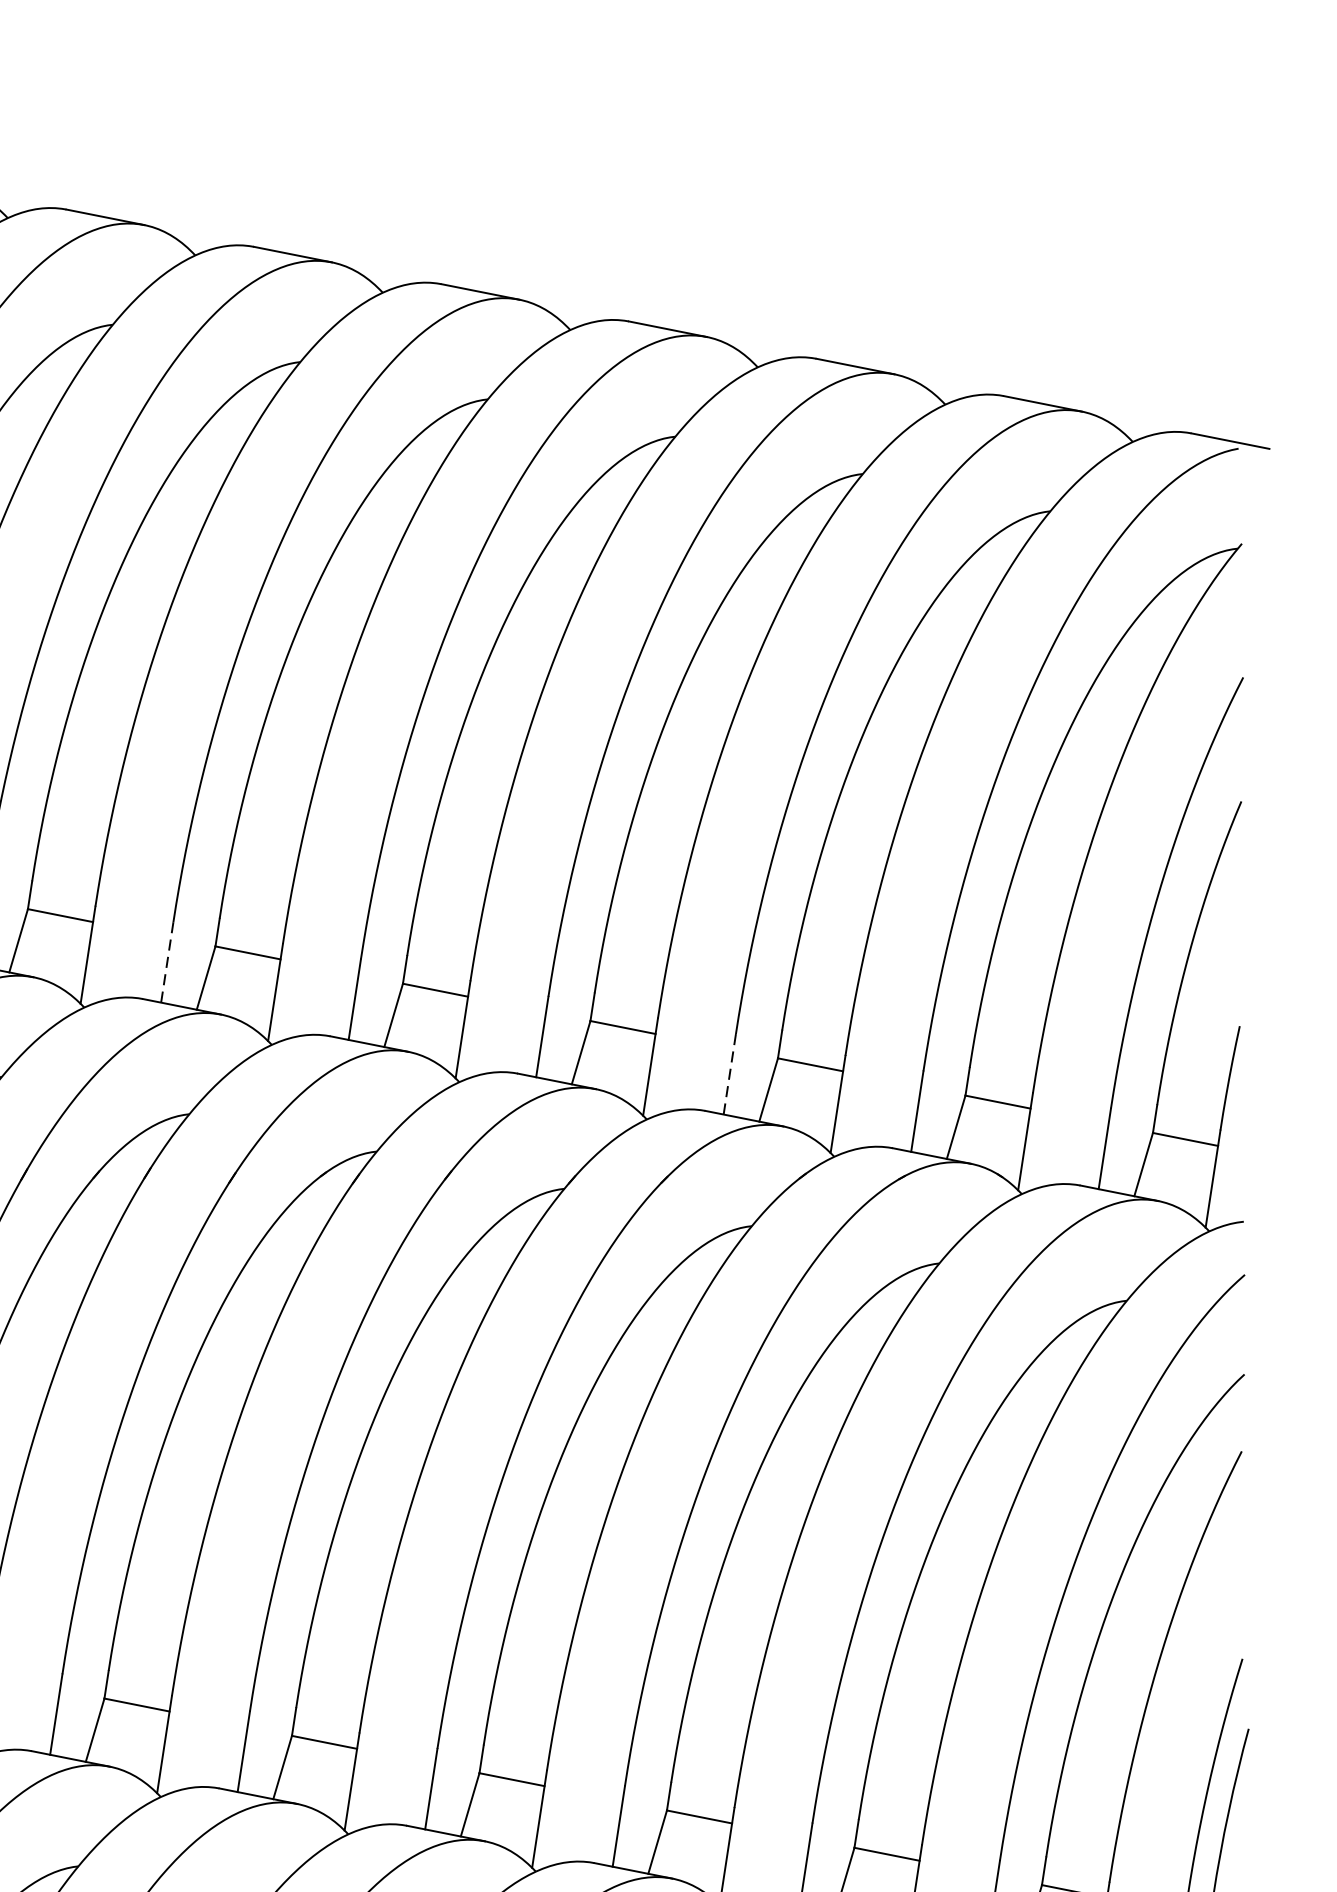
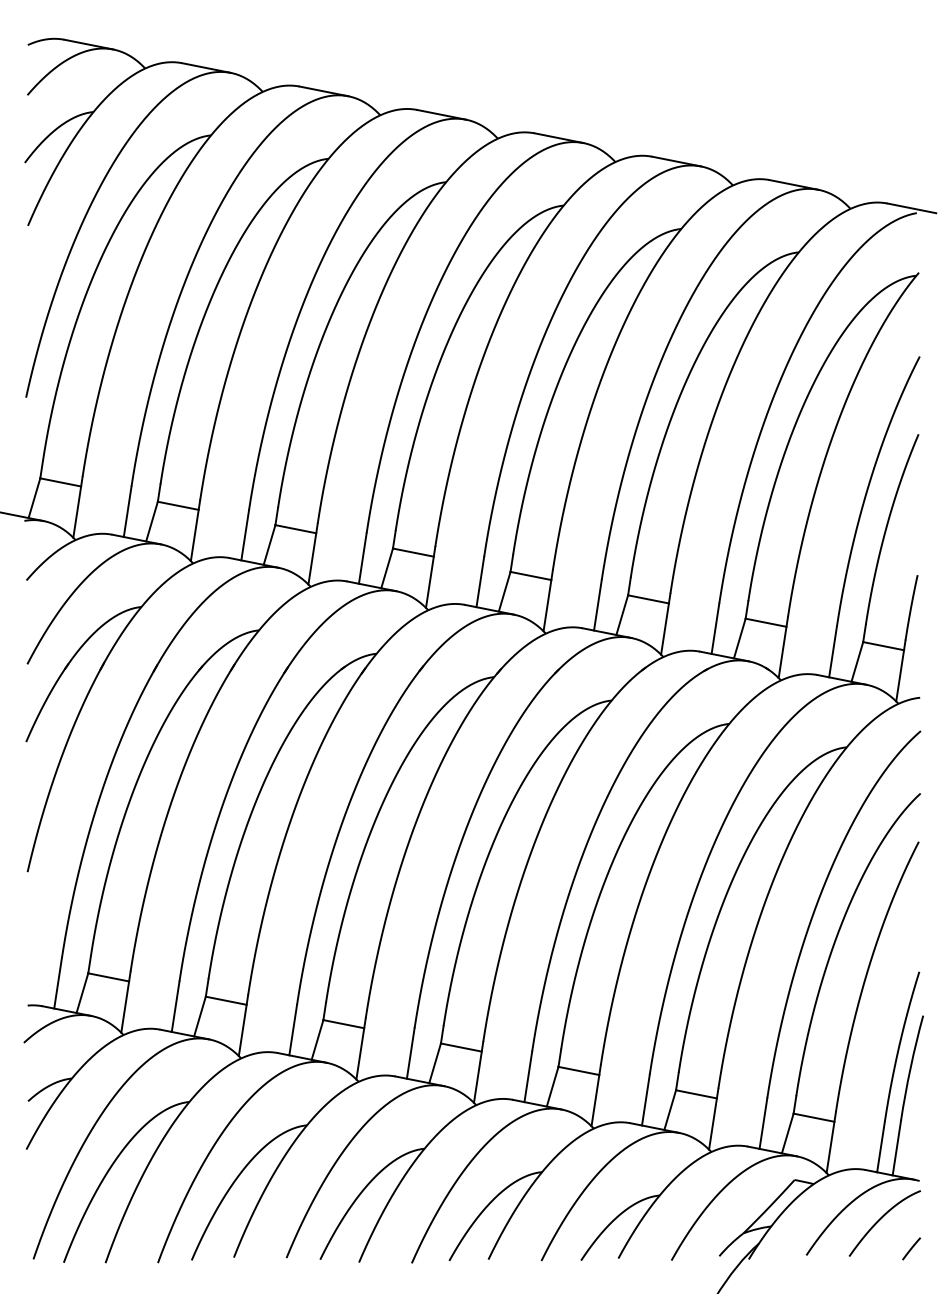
line: (167, 962) -> (245, 535), dashed -> solid
line: (729, 1074) -> (597, 605), dashed -> solid

